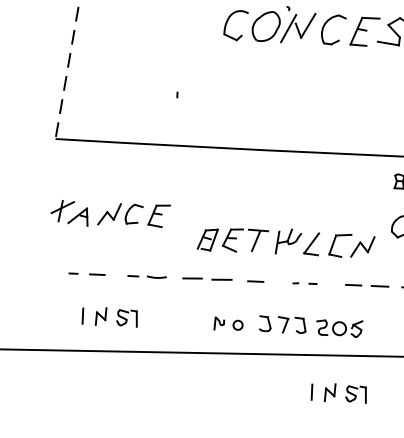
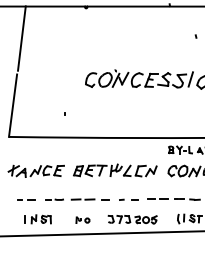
line: (65, 74) -> (12, 106), dashed -> solid
part: (286, 241) -> (115, 170), moved
part: (304, 283) -> (128, 199), size x1.67
part: (227, 322) -> (82, 219), moved
part: (337, 393) -> (146, 250), removed

